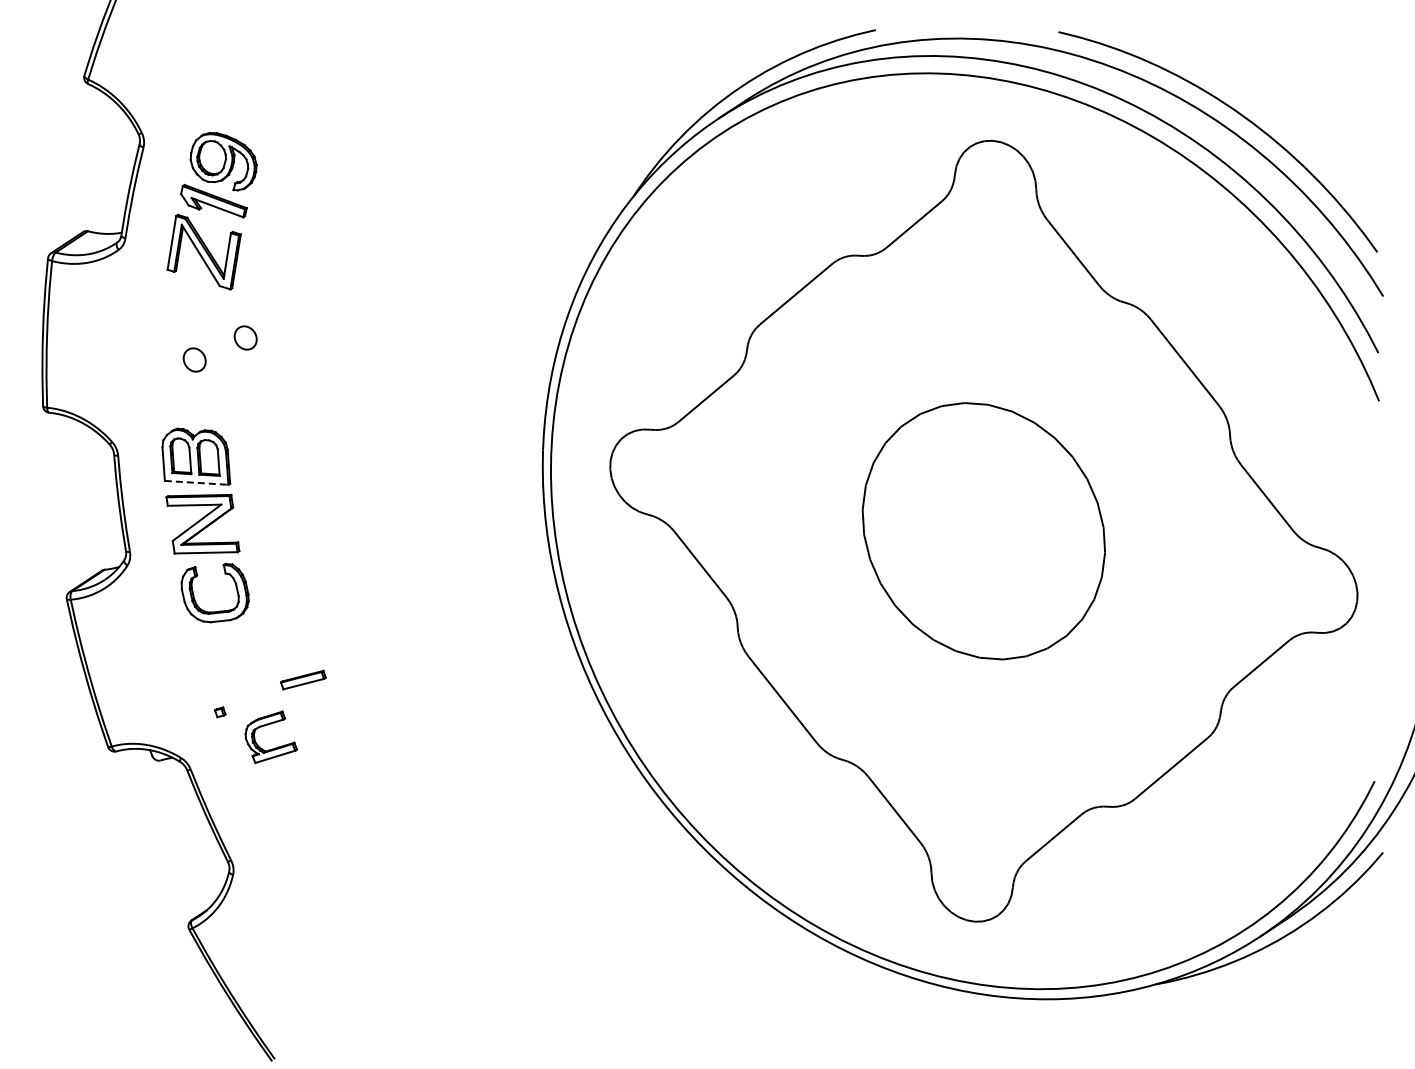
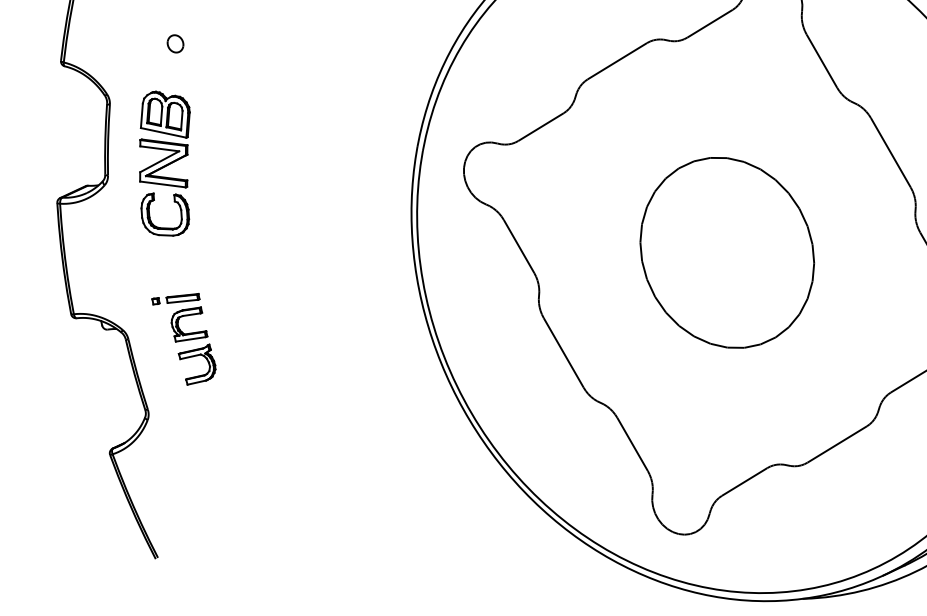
part: (245, 337) -> (214, 33), removed
line: (196, 482) -> (163, 132), dashed -> solid
part: (303, 679) -> (183, 298), moved
part: (284, 779) -> (195, 356), added

